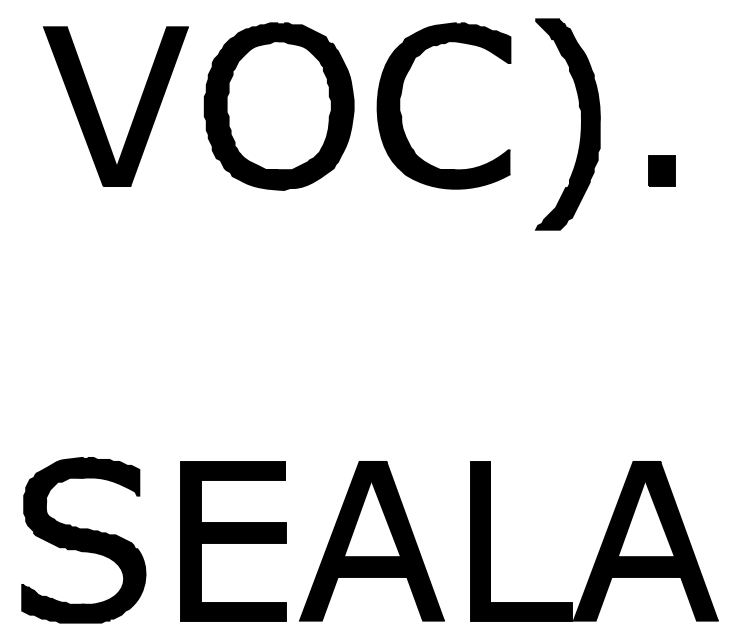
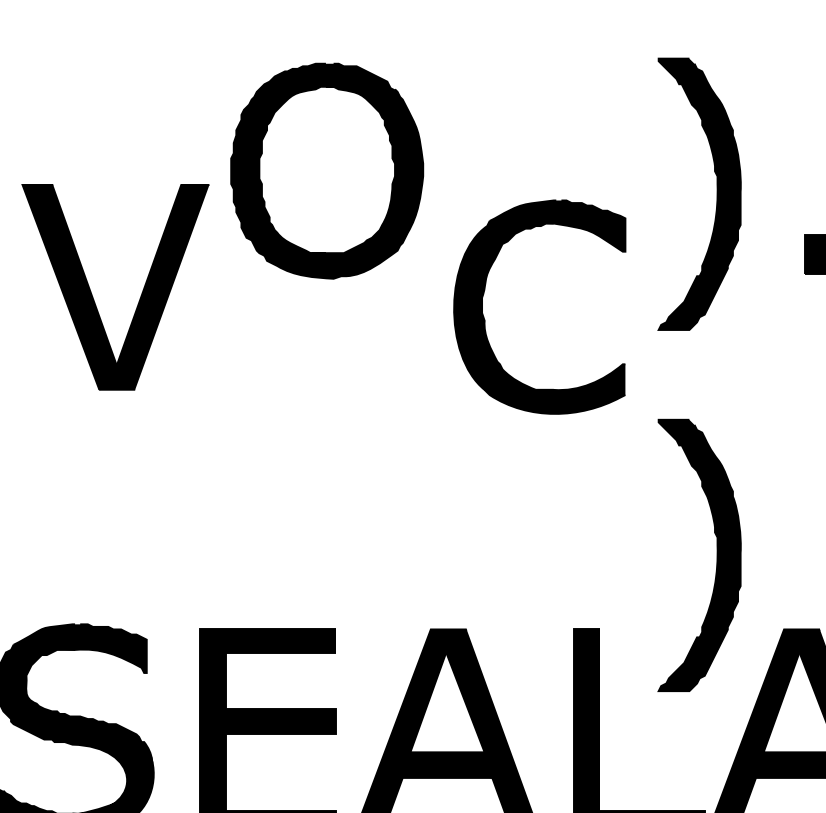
part: (98, 112) -> (92, 294), moved
part: (402, 116) -> (486, 320), moved
part: (580, 407) -> (715, 559), added

